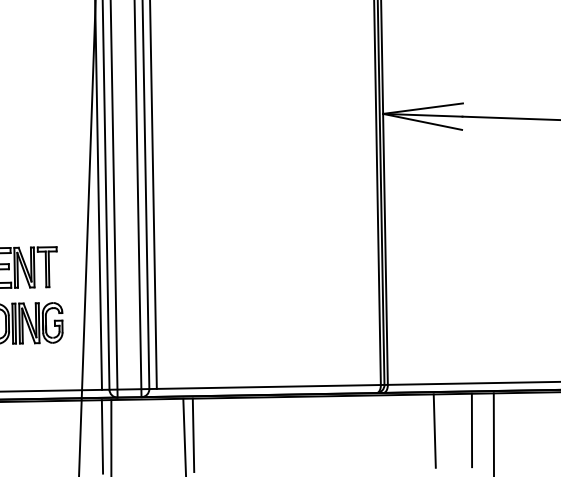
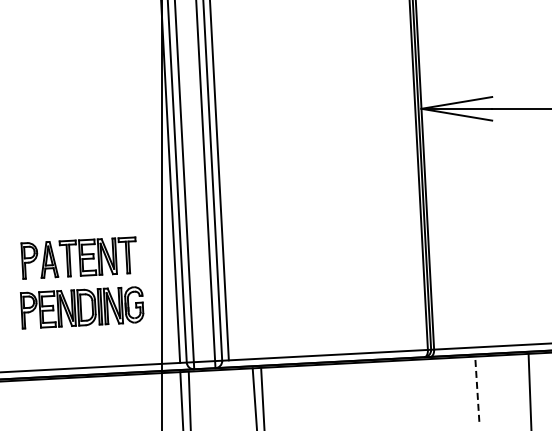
line: (472, 430) -> (510, 387), removed
line: (435, 431) -> (477, 389), solid -> dashed

